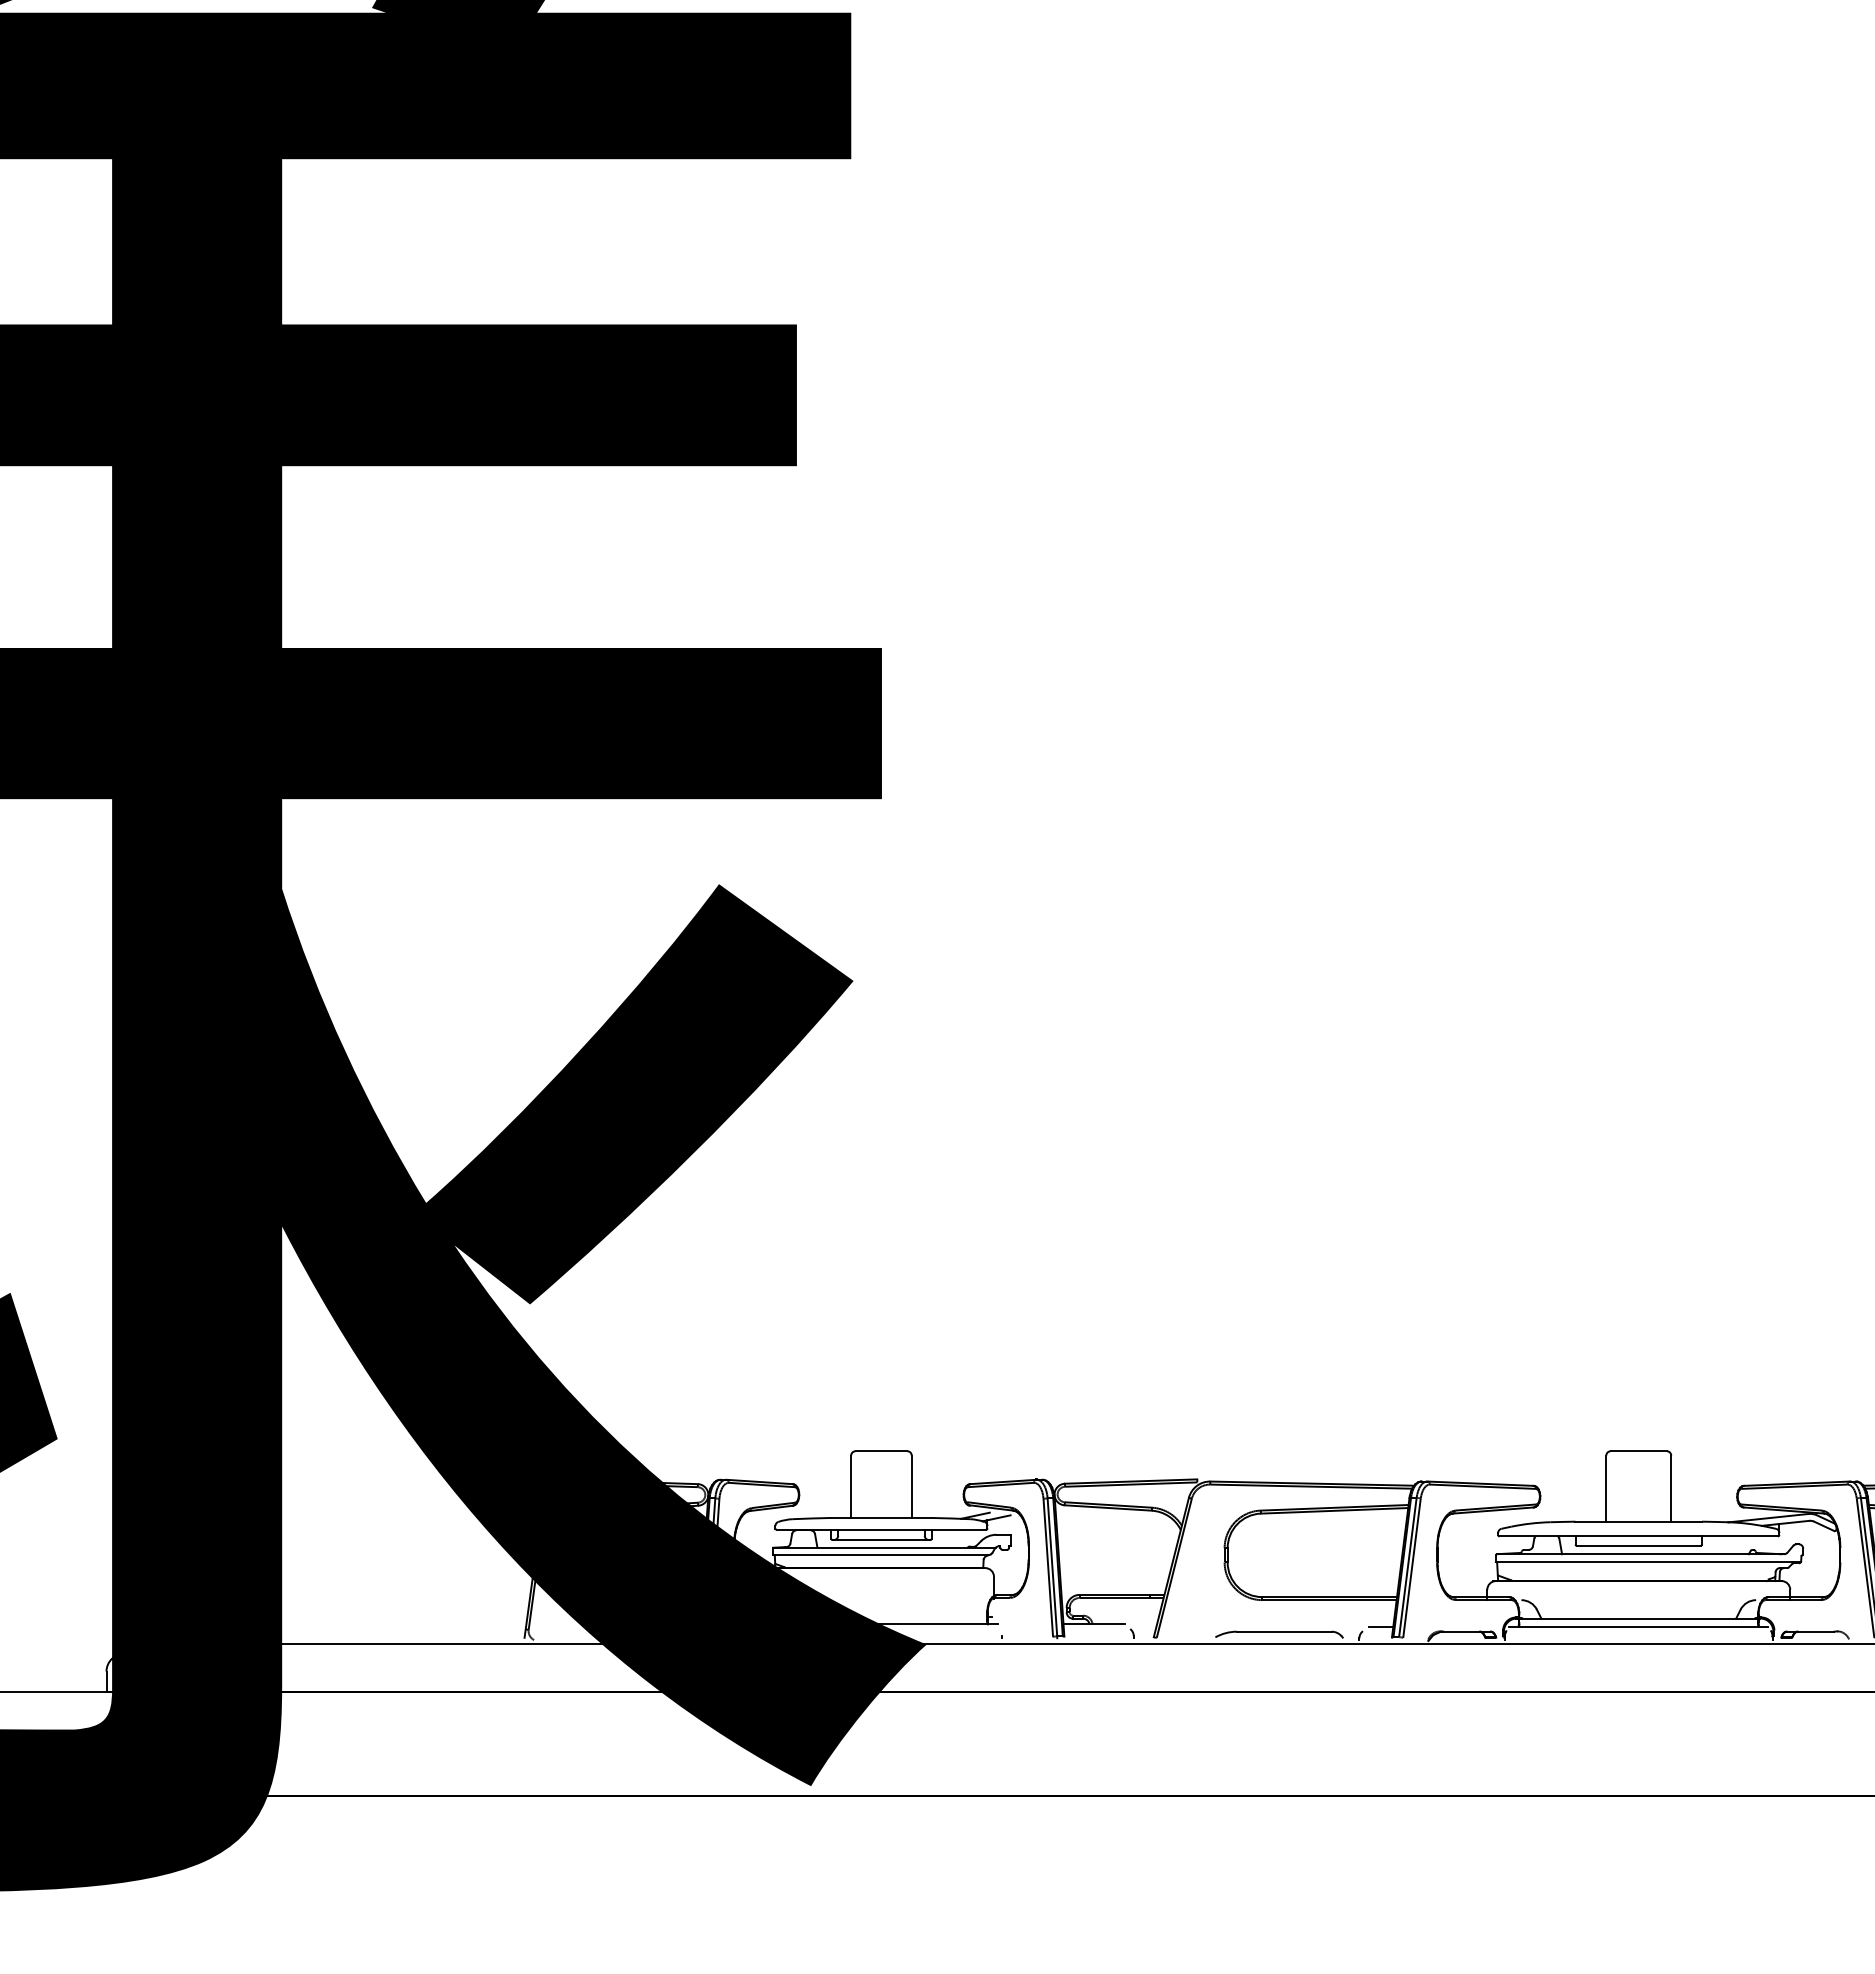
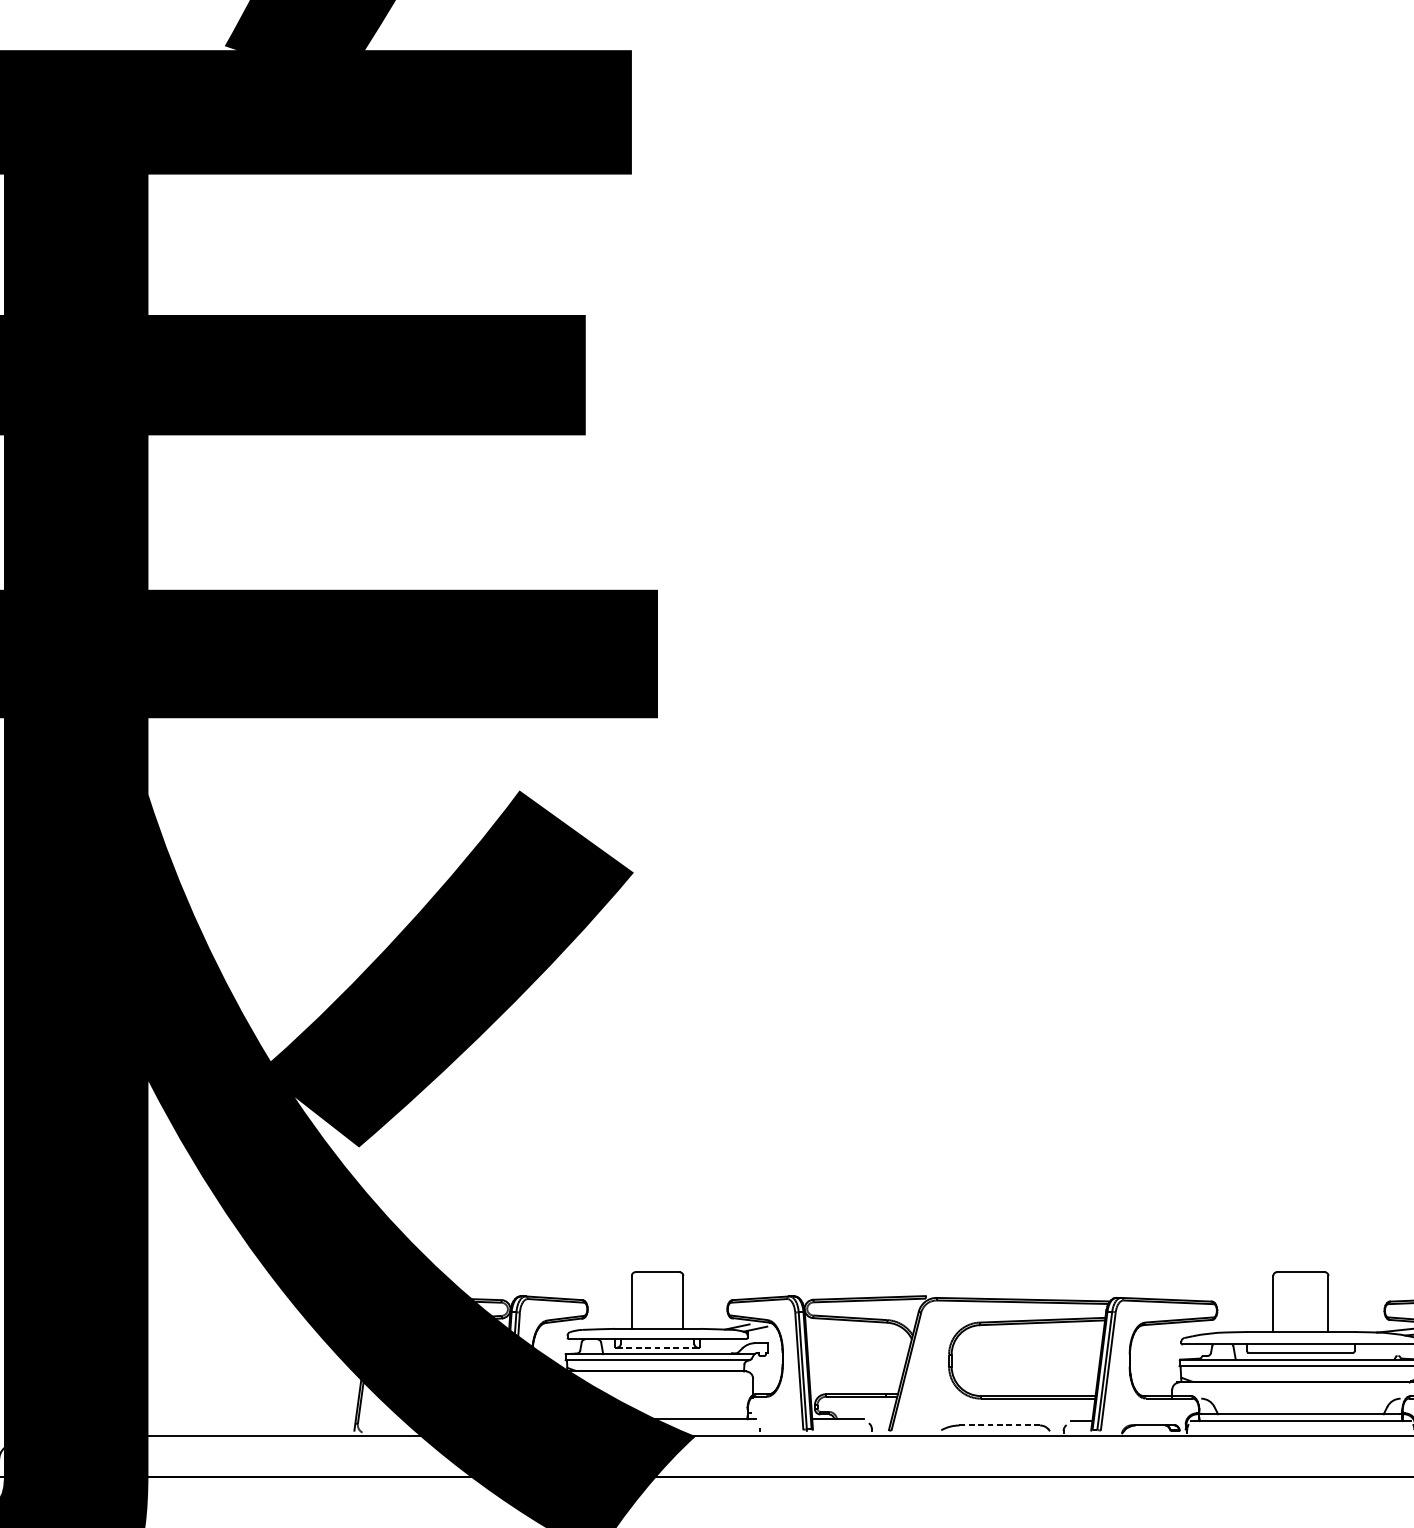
line: (881, 1540) -> (657, 1348), solid -> dashed
line: (1284, 1631) -> (999, 1425), solid -> dashed

